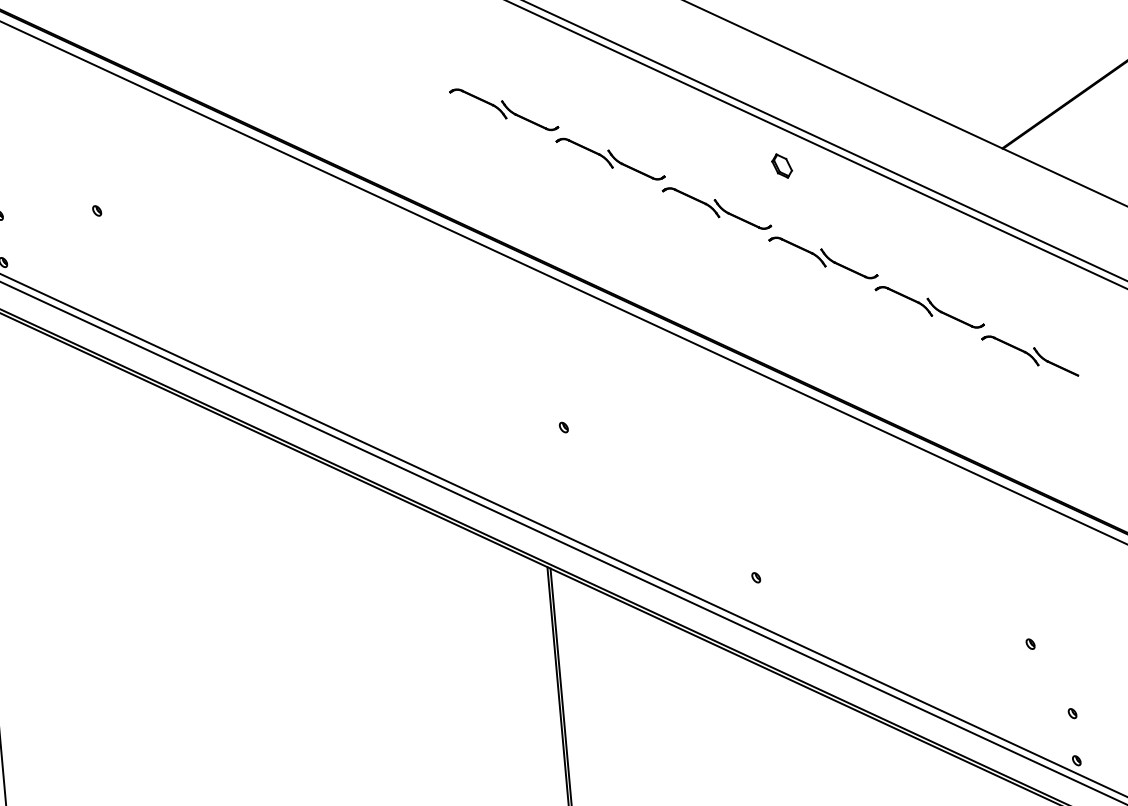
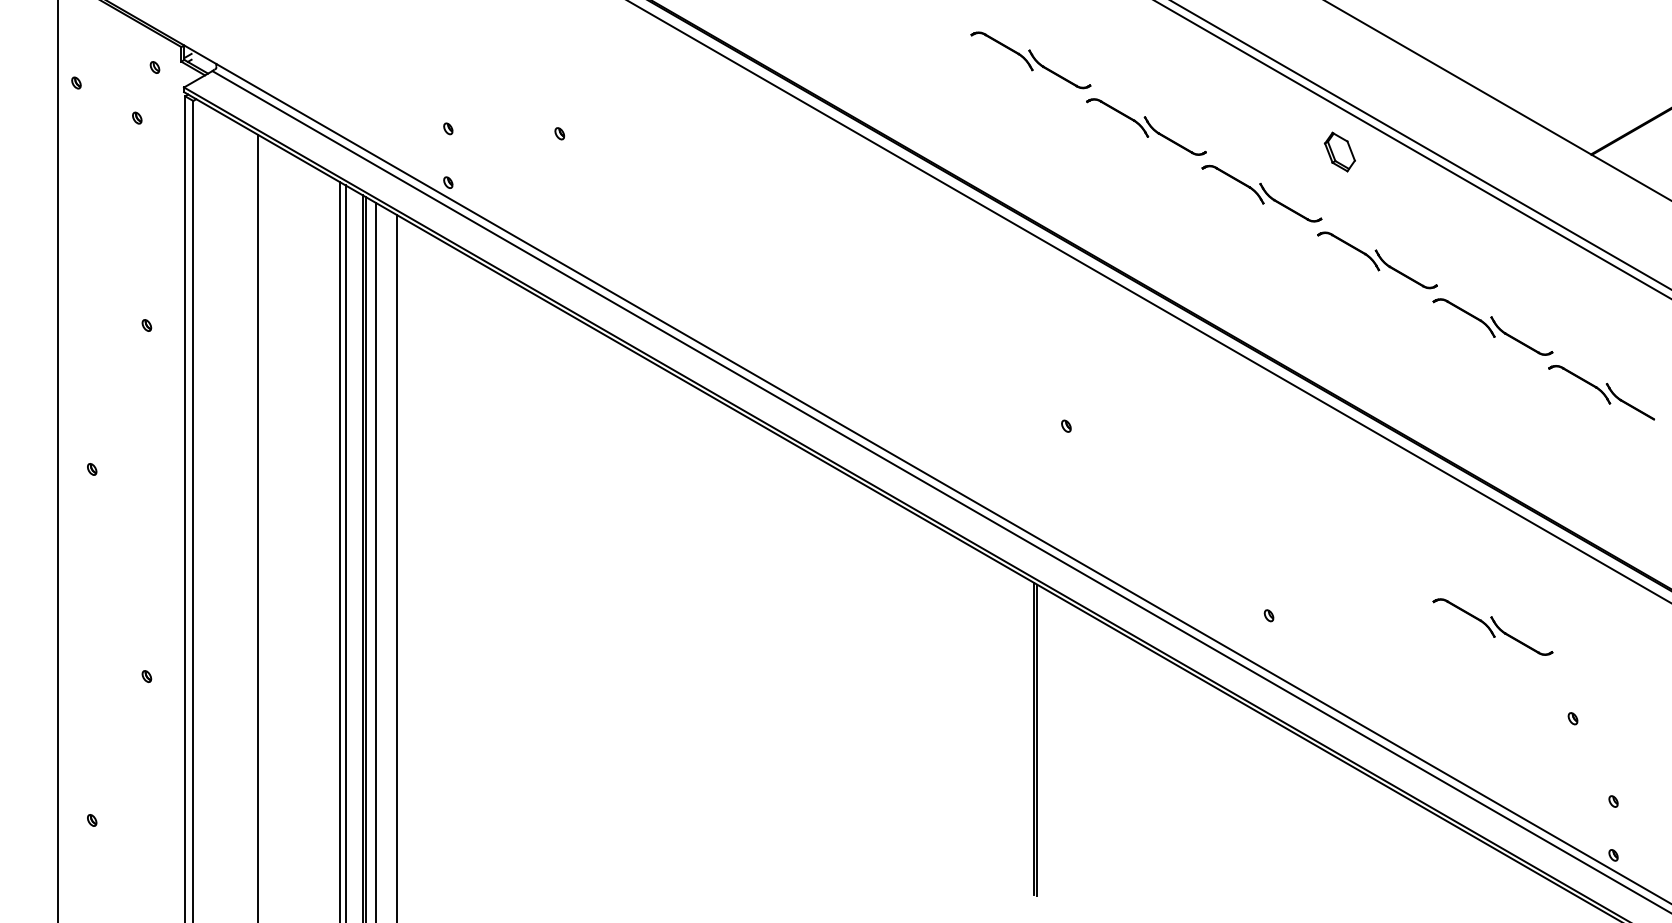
part: (781, 166) -> (1339, 152), size x1.4
part: (952, 569) -> (1492, 626), added

